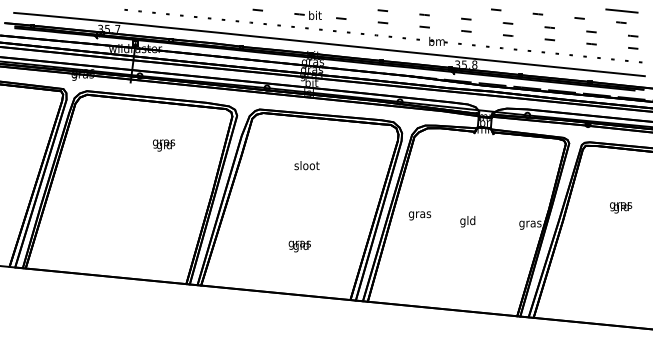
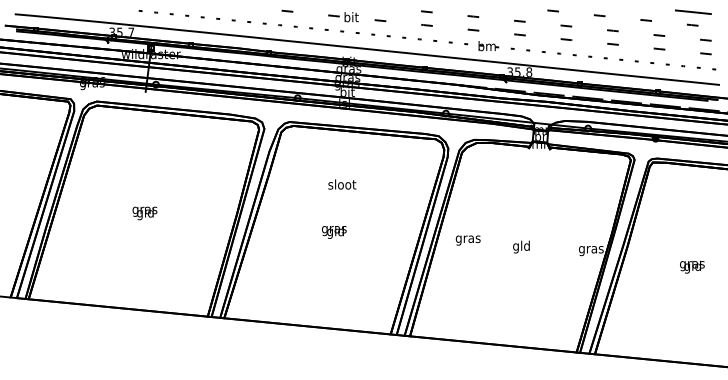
text: (164, 145) -> (145, 213), moved
text: (621, 207) -> (692, 266), moved
text: (299, 246) -> (333, 232), moved

